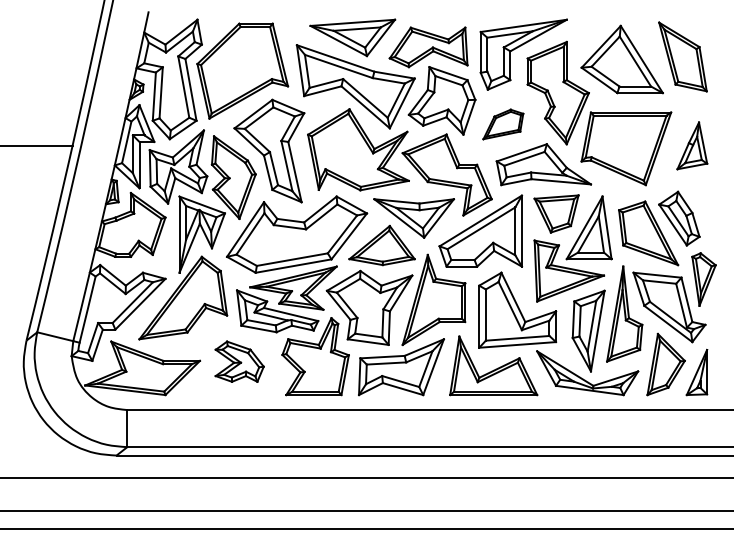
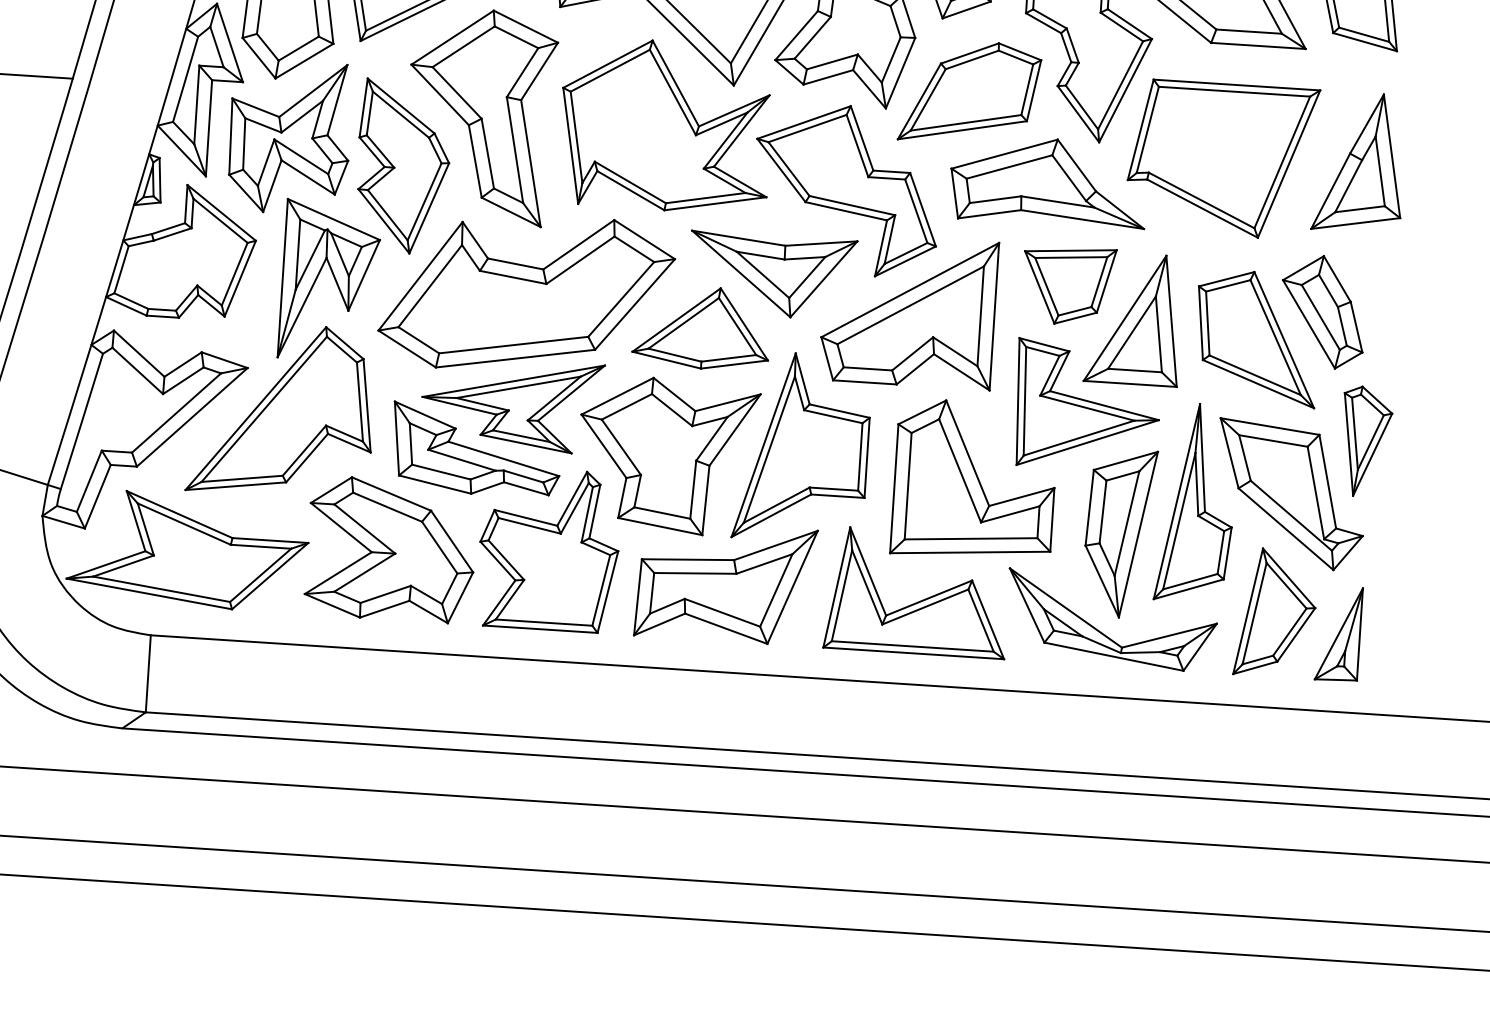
part: (503, 124) -> (970, 92), size x1.67
part: (692, 145) -> (1360, 161), size x1.43
part: (239, 361) -> (390, 549), size x1.67

